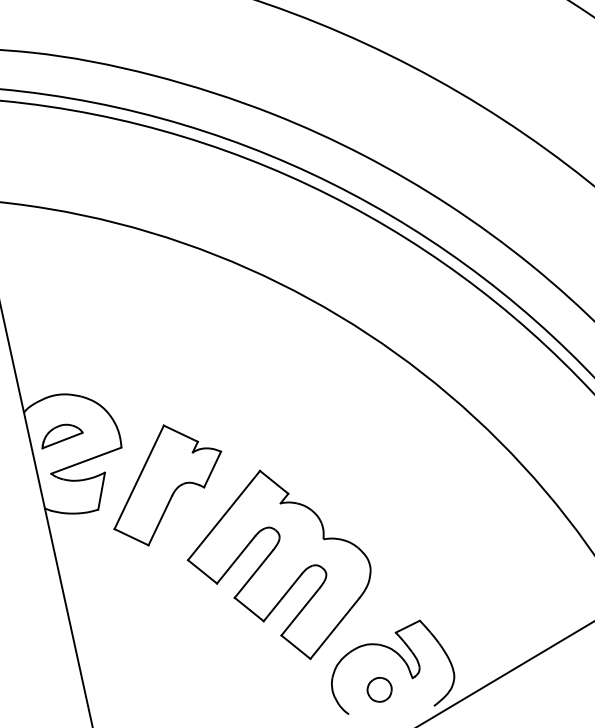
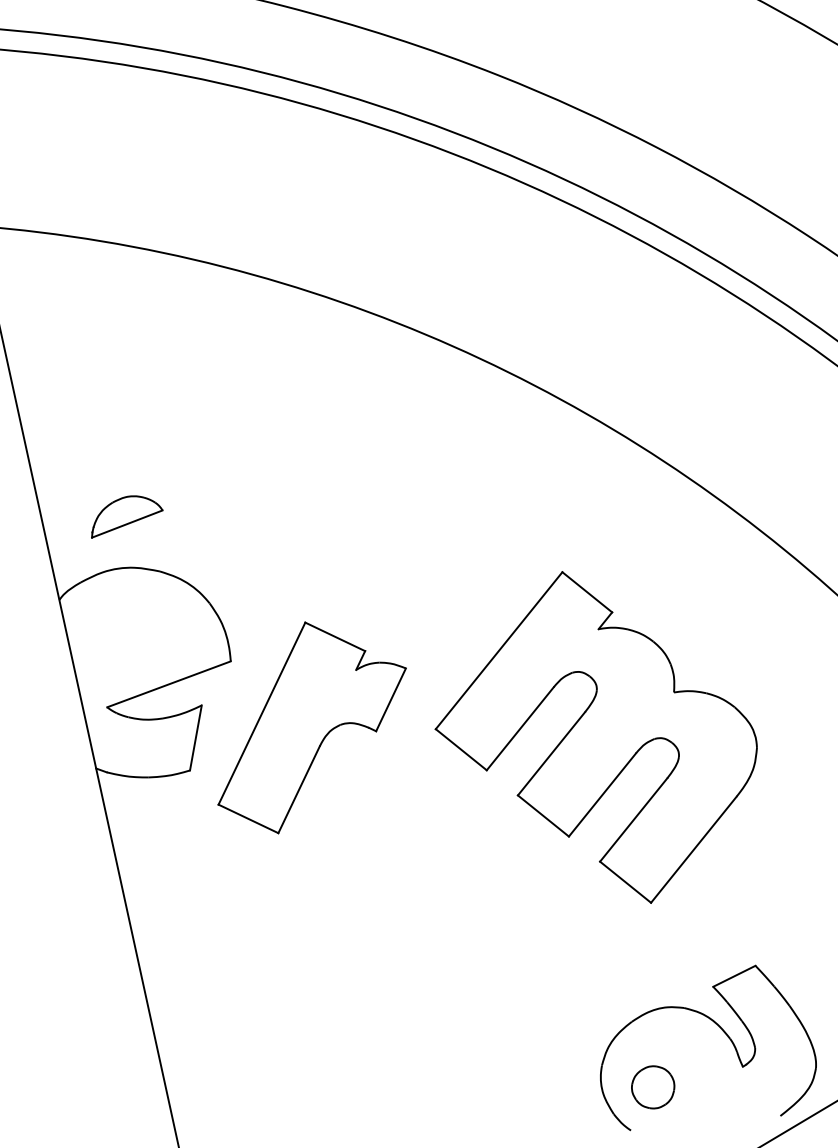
part: (62, 436) -> (127, 516), moved
part: (278, 564) -> (594, 736), moved
part: (379, 689) -> (652, 1086), moved

